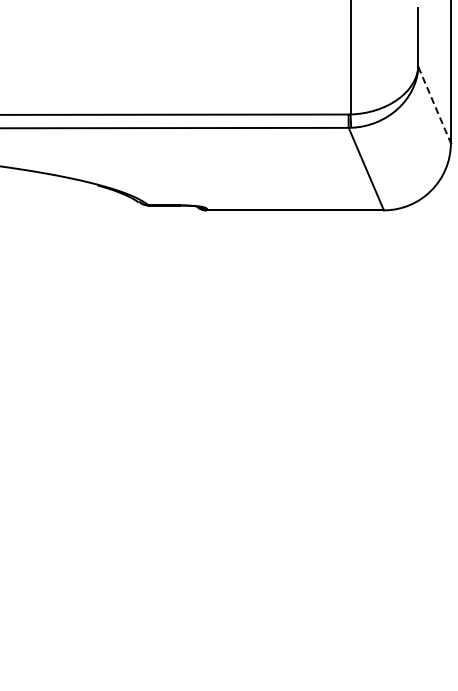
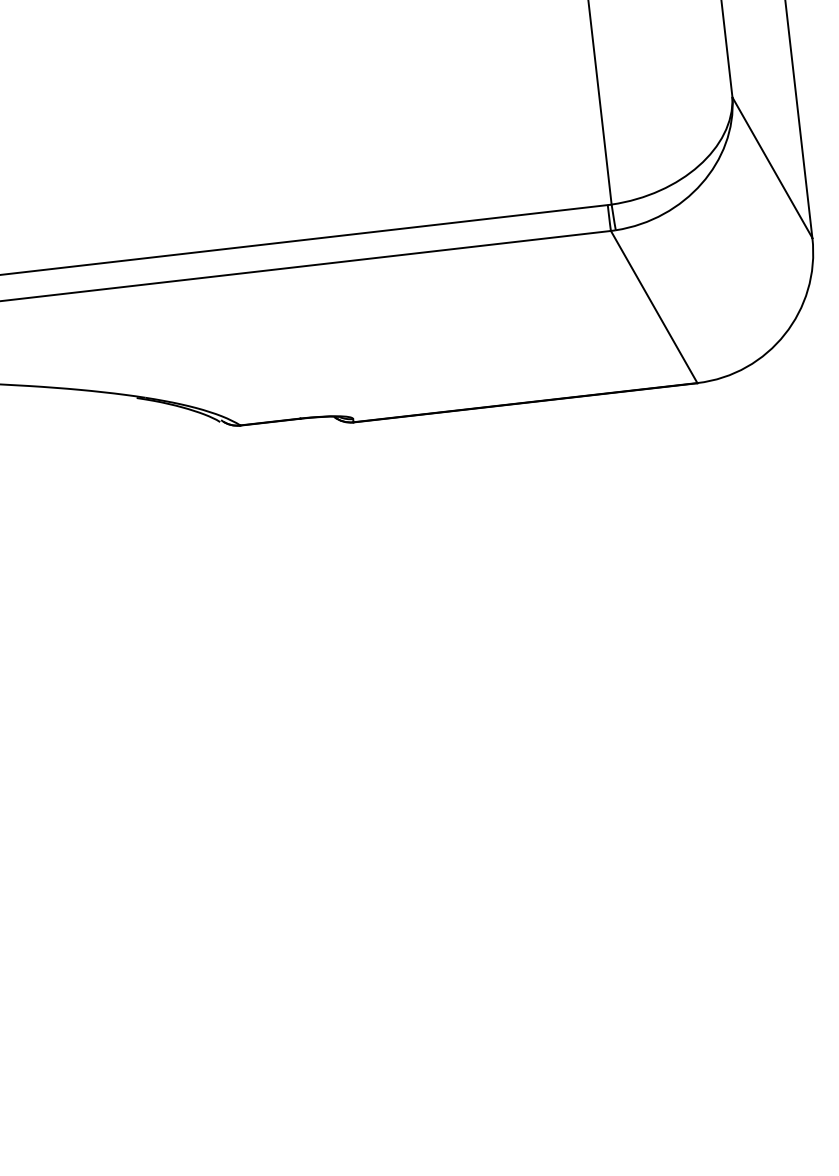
line: (434, 105) -> (772, 168), dashed -> solid

